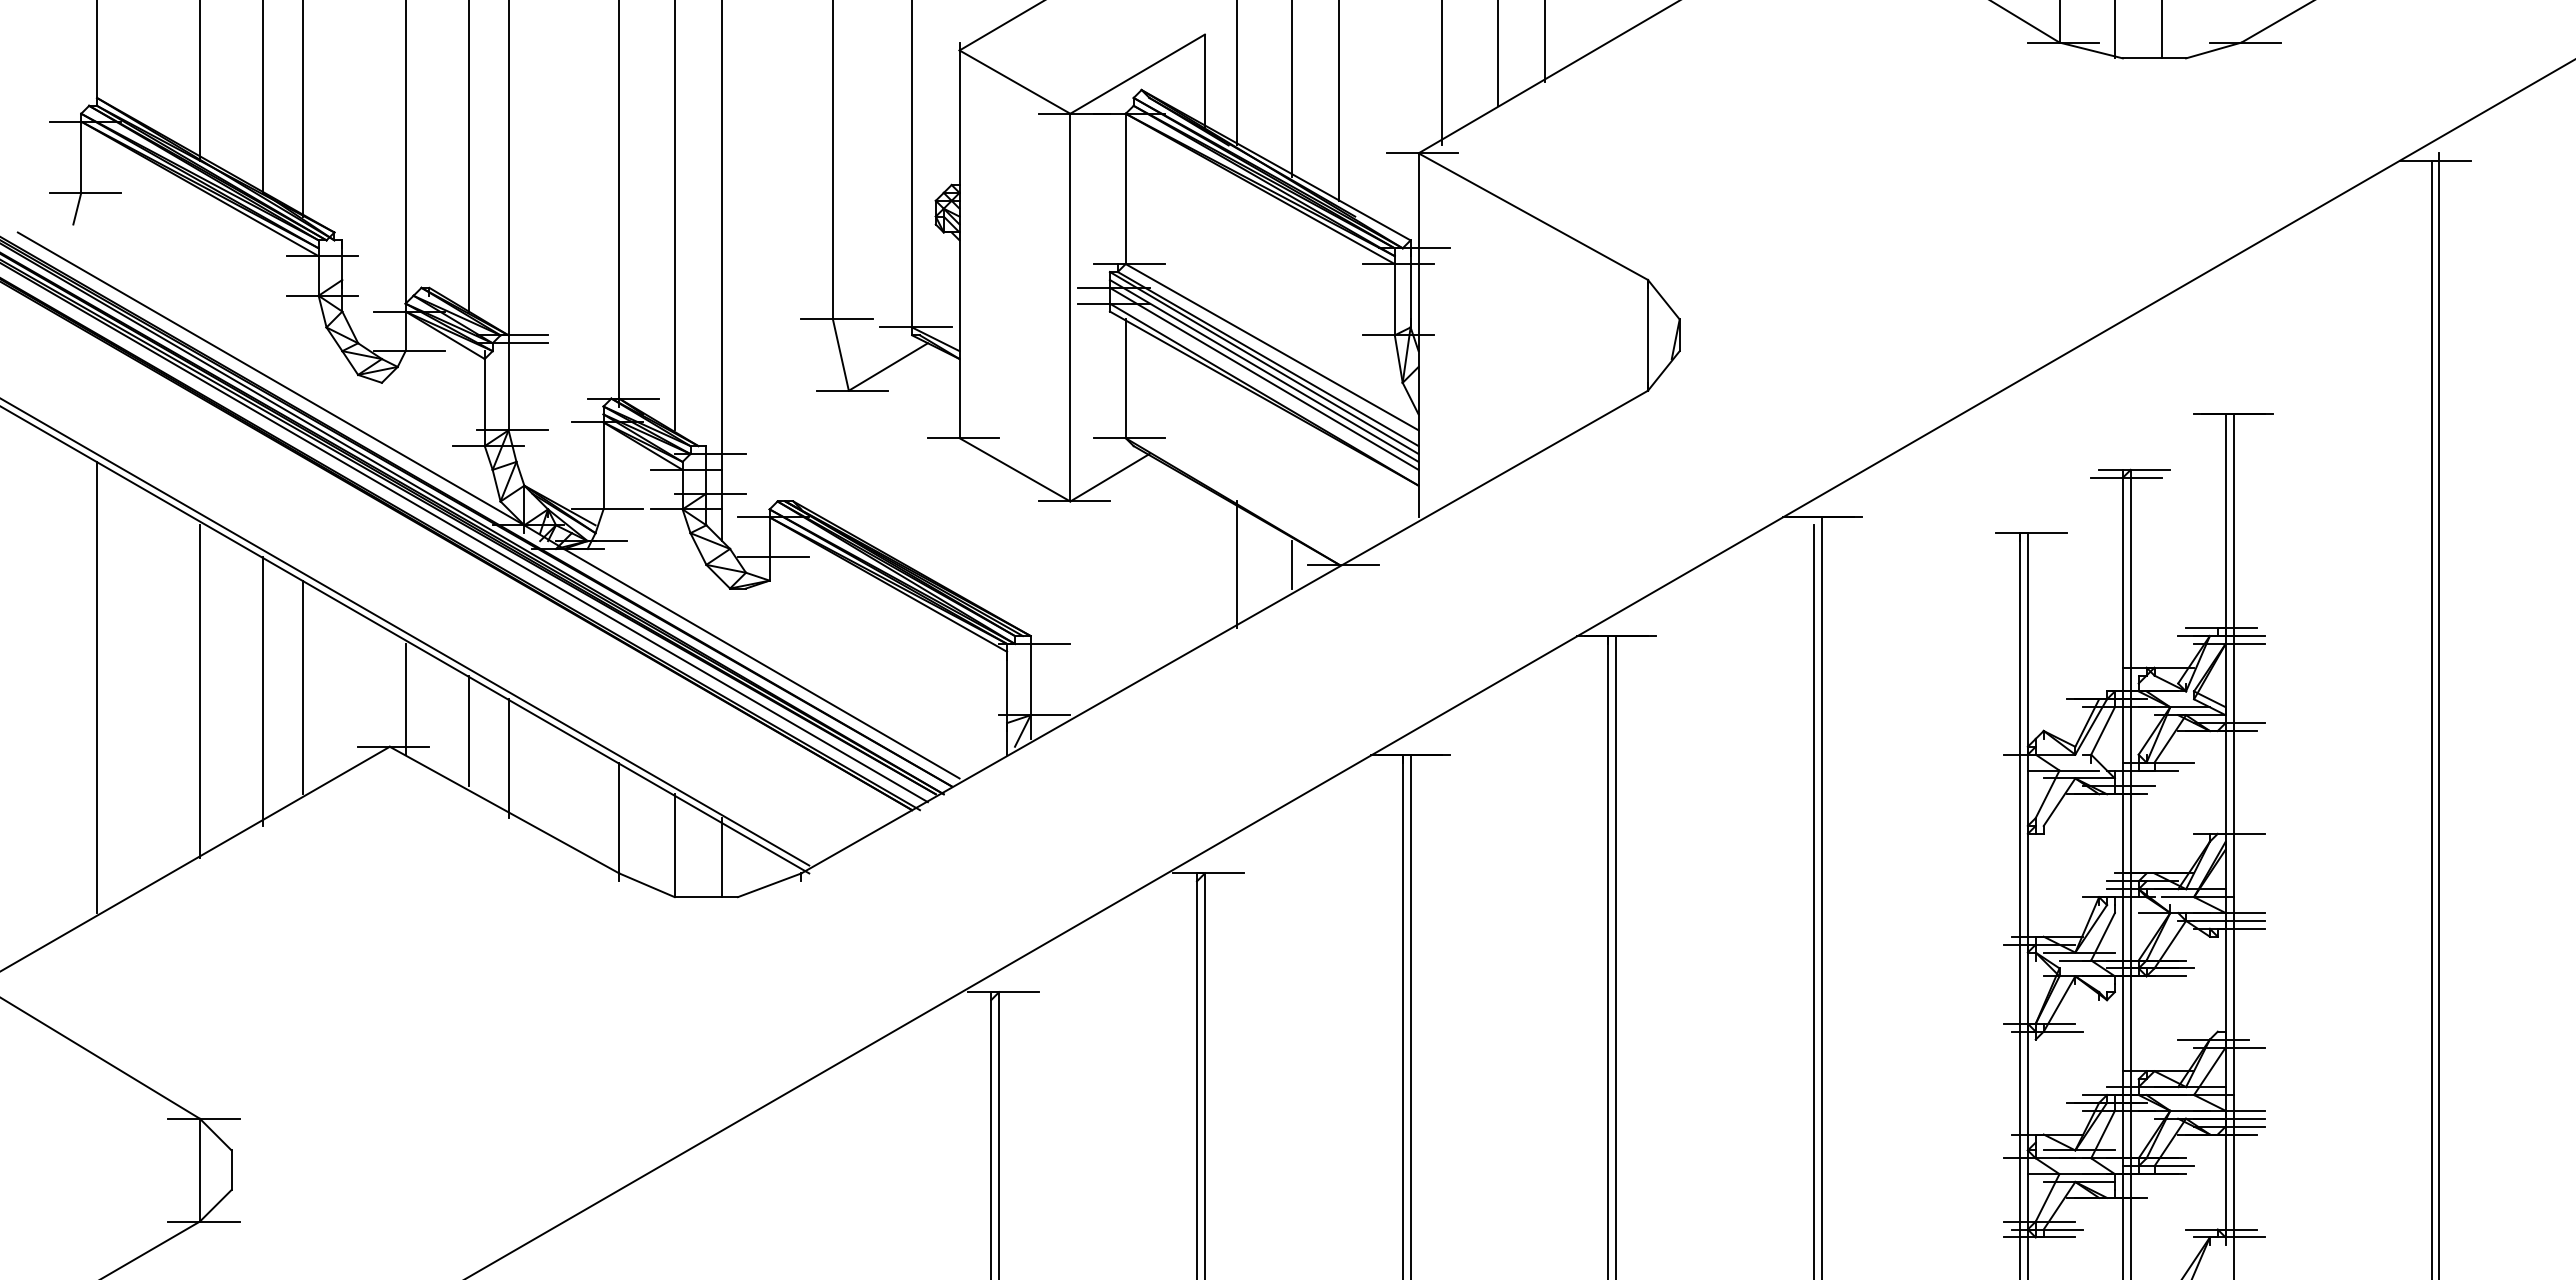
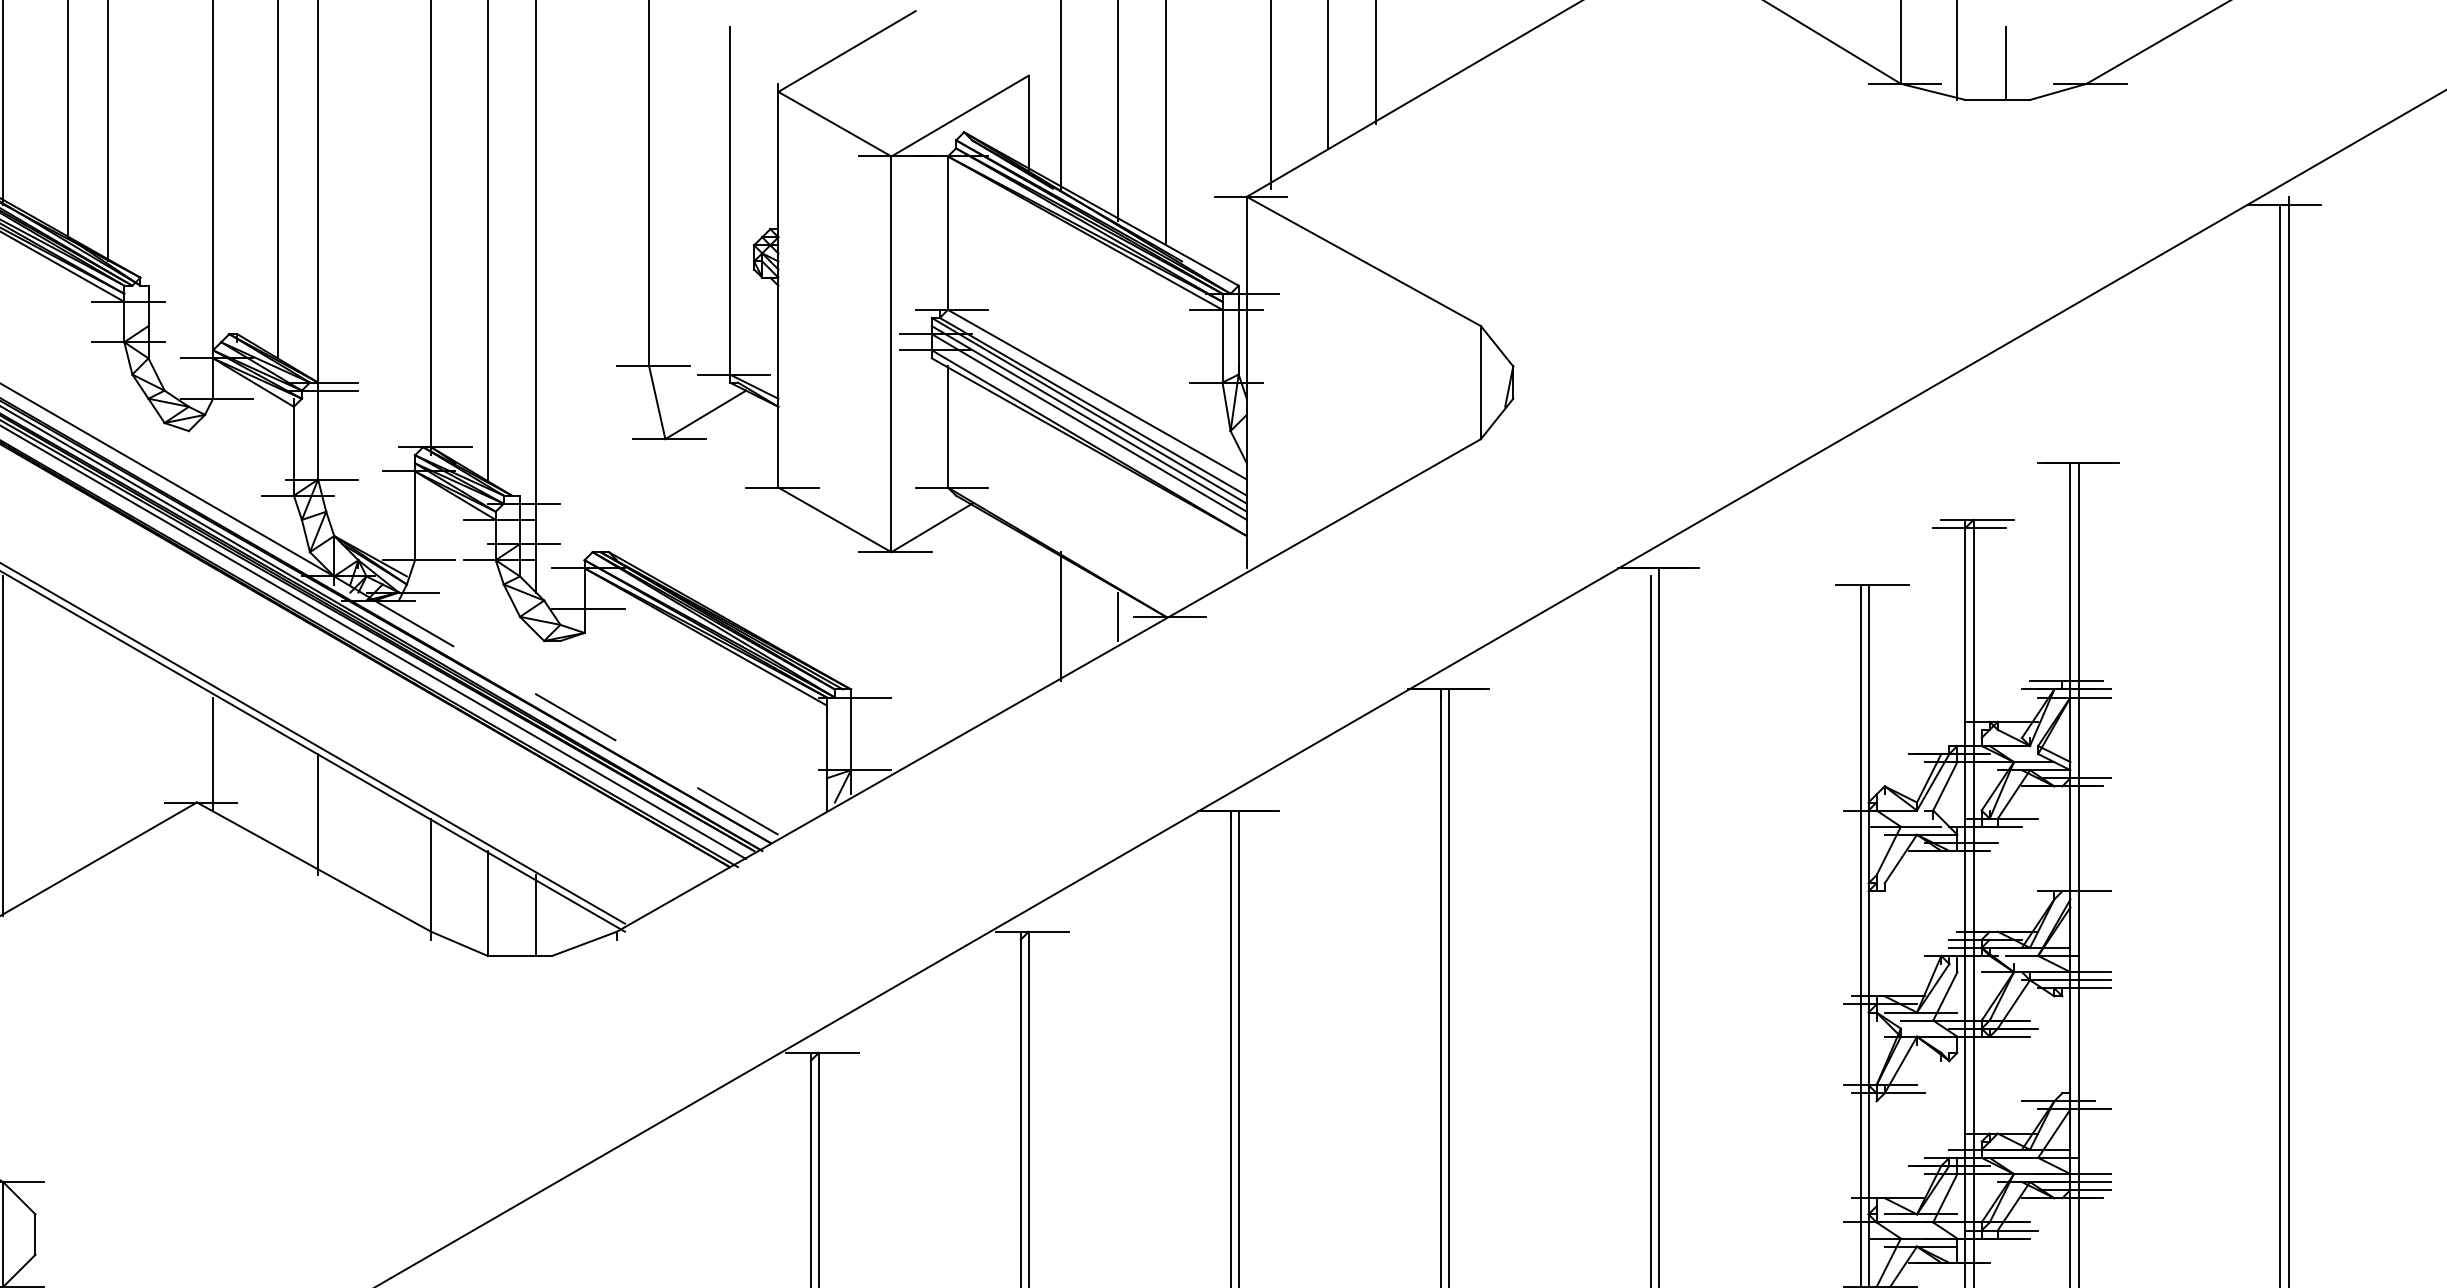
line: (761, 663) -> (576, 717), solid -> dashed
line: (302, 687) -> (107, 741), removed
line: (263, 690) -> (68, 745), removed
line: (469, 730) -> (278, 785), removed

